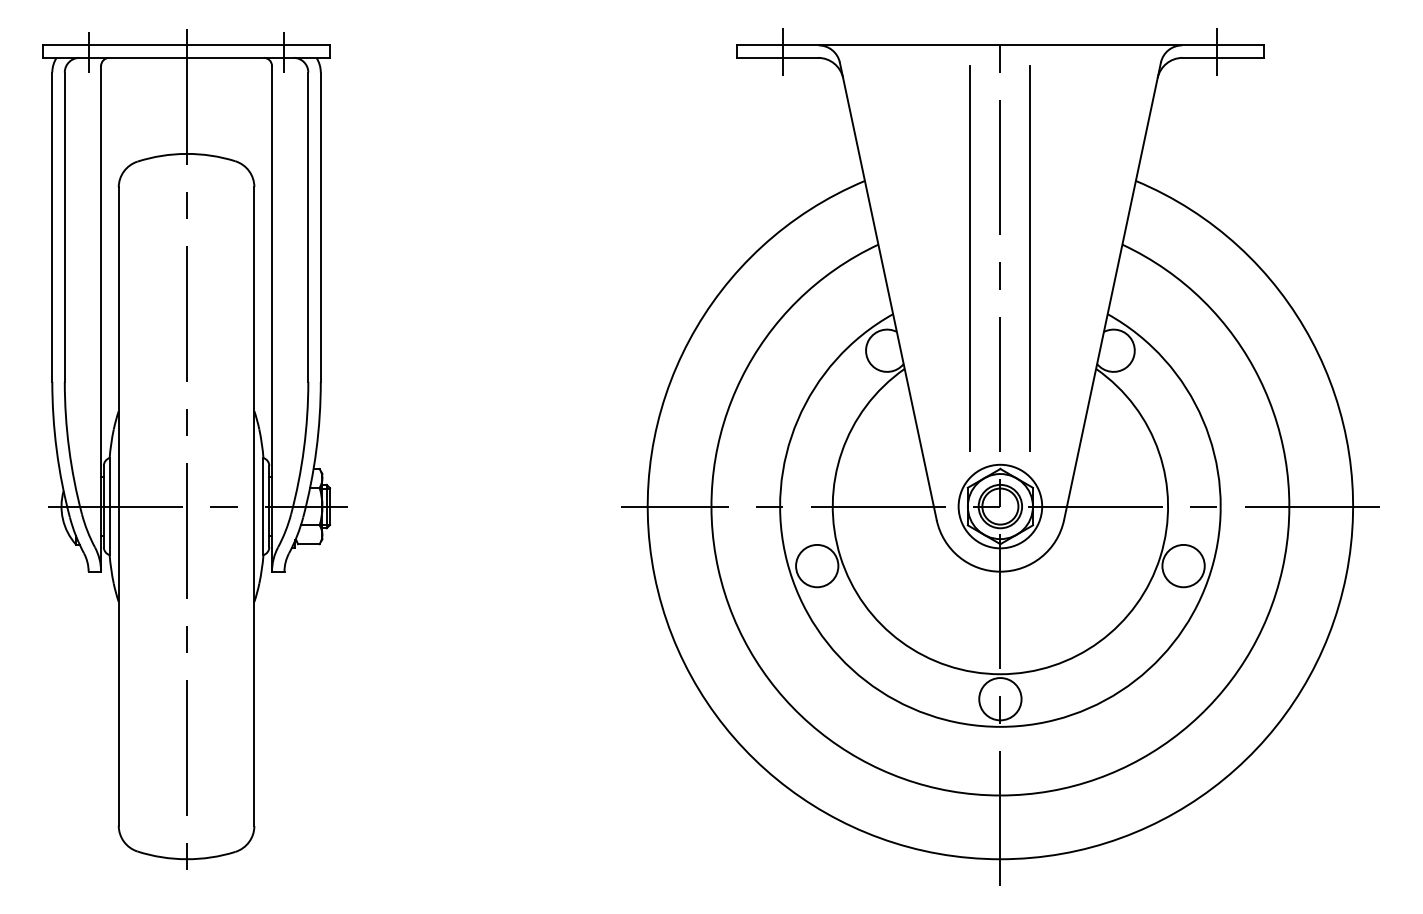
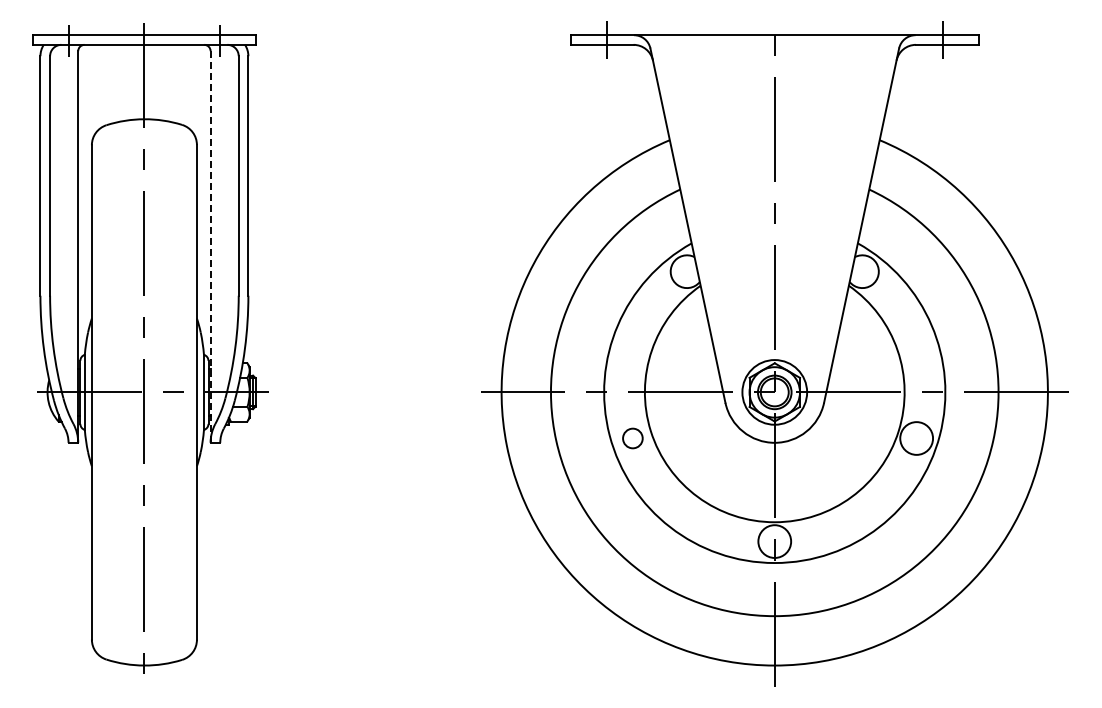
line: (970, 258) -> (751, 200), removed
line: (1029, 258) -> (797, 200), removed
line: (271, 319) -> (210, 247), solid -> dashed
circle: (816, 566) -> (632, 438), size x0.6

